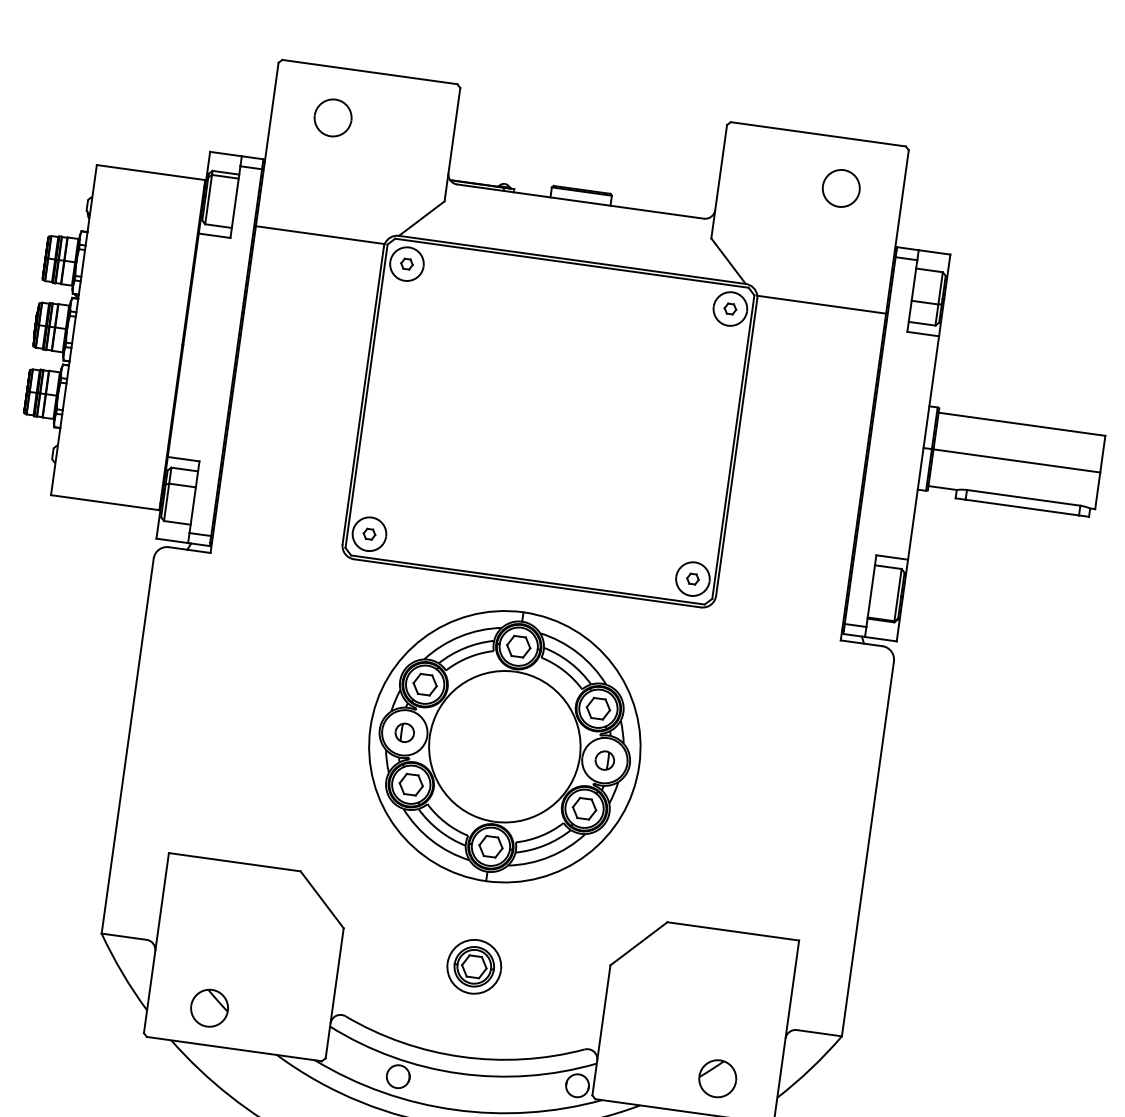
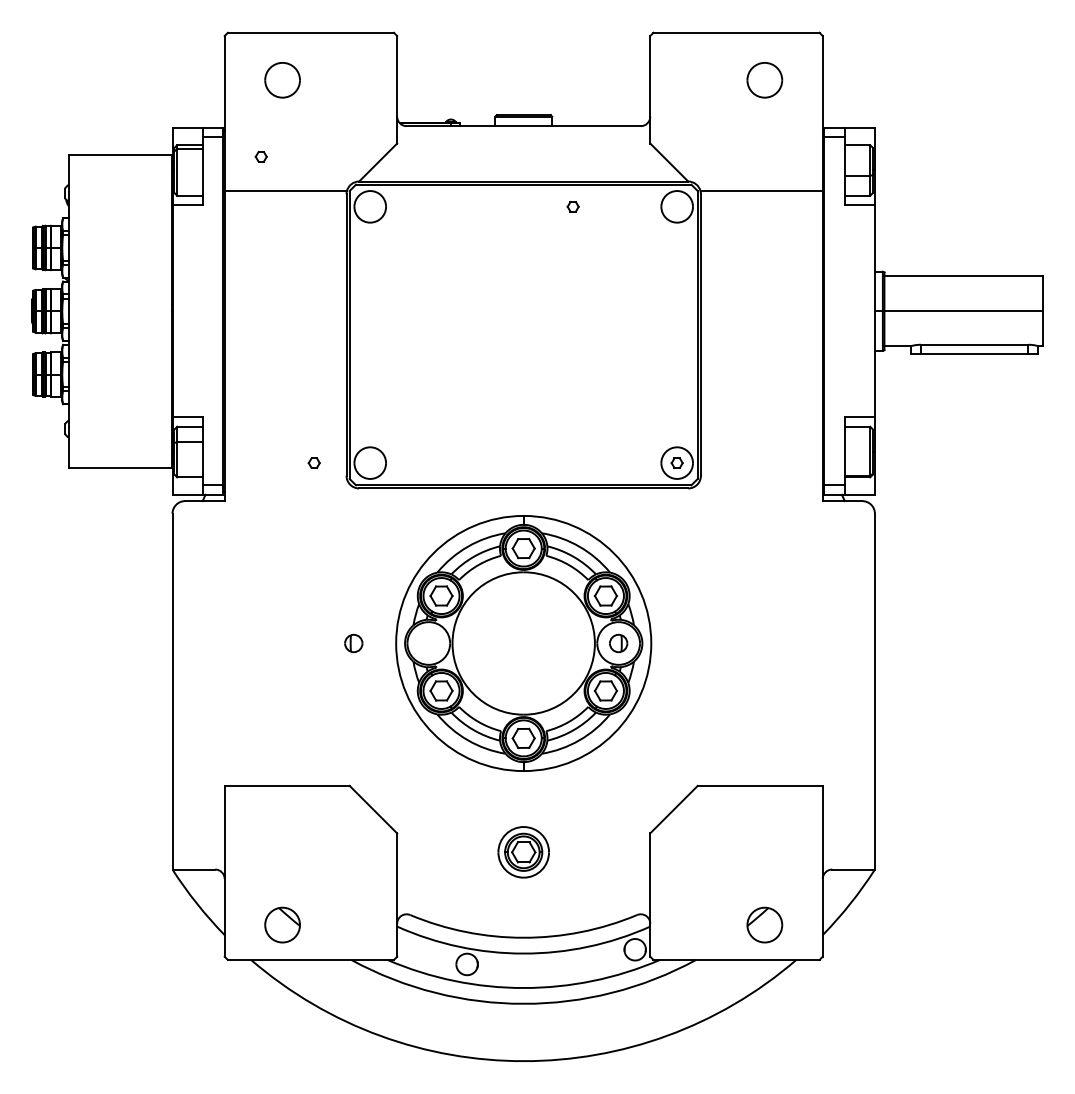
part: (406, 263) -> (260, 156), moved
part: (729, 308) -> (572, 206), moved
part: (368, 533) -> (313, 462), moved
part: (404, 732) -> (353, 643), moved

